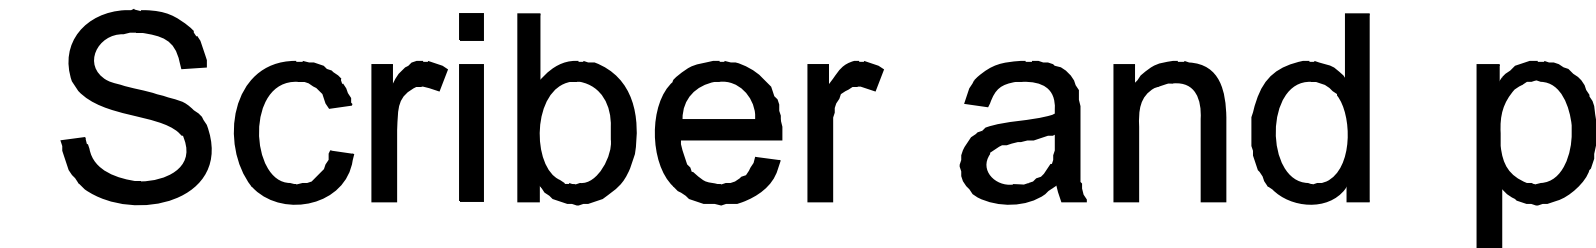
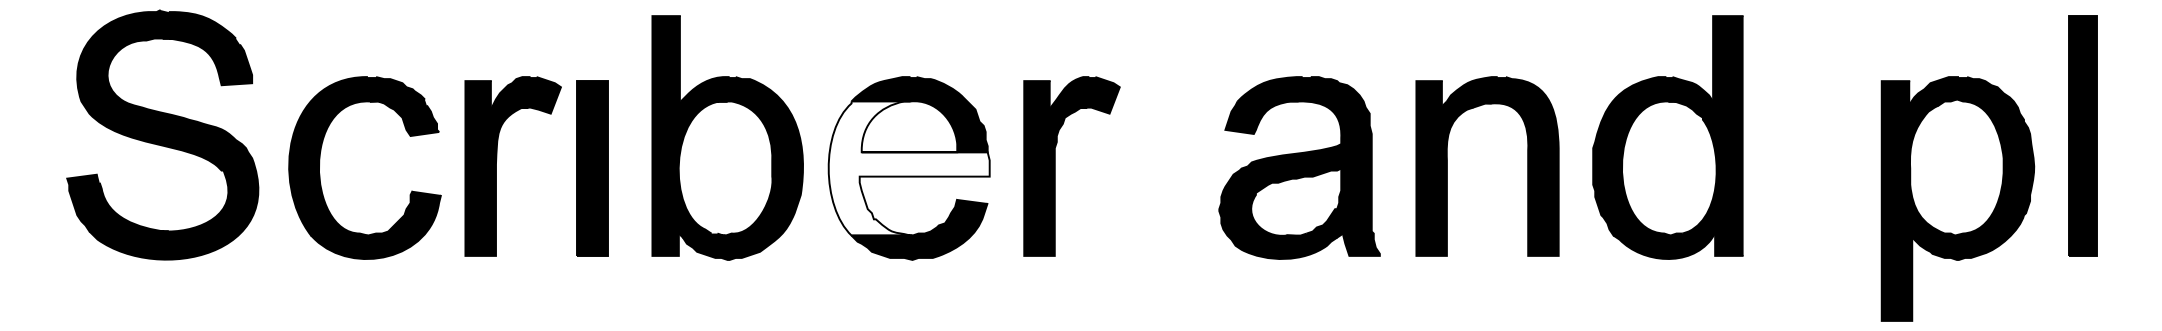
part: (471, 27) -> (592, 32), removed
fill: (718, 133) -> (908, 168), removed

